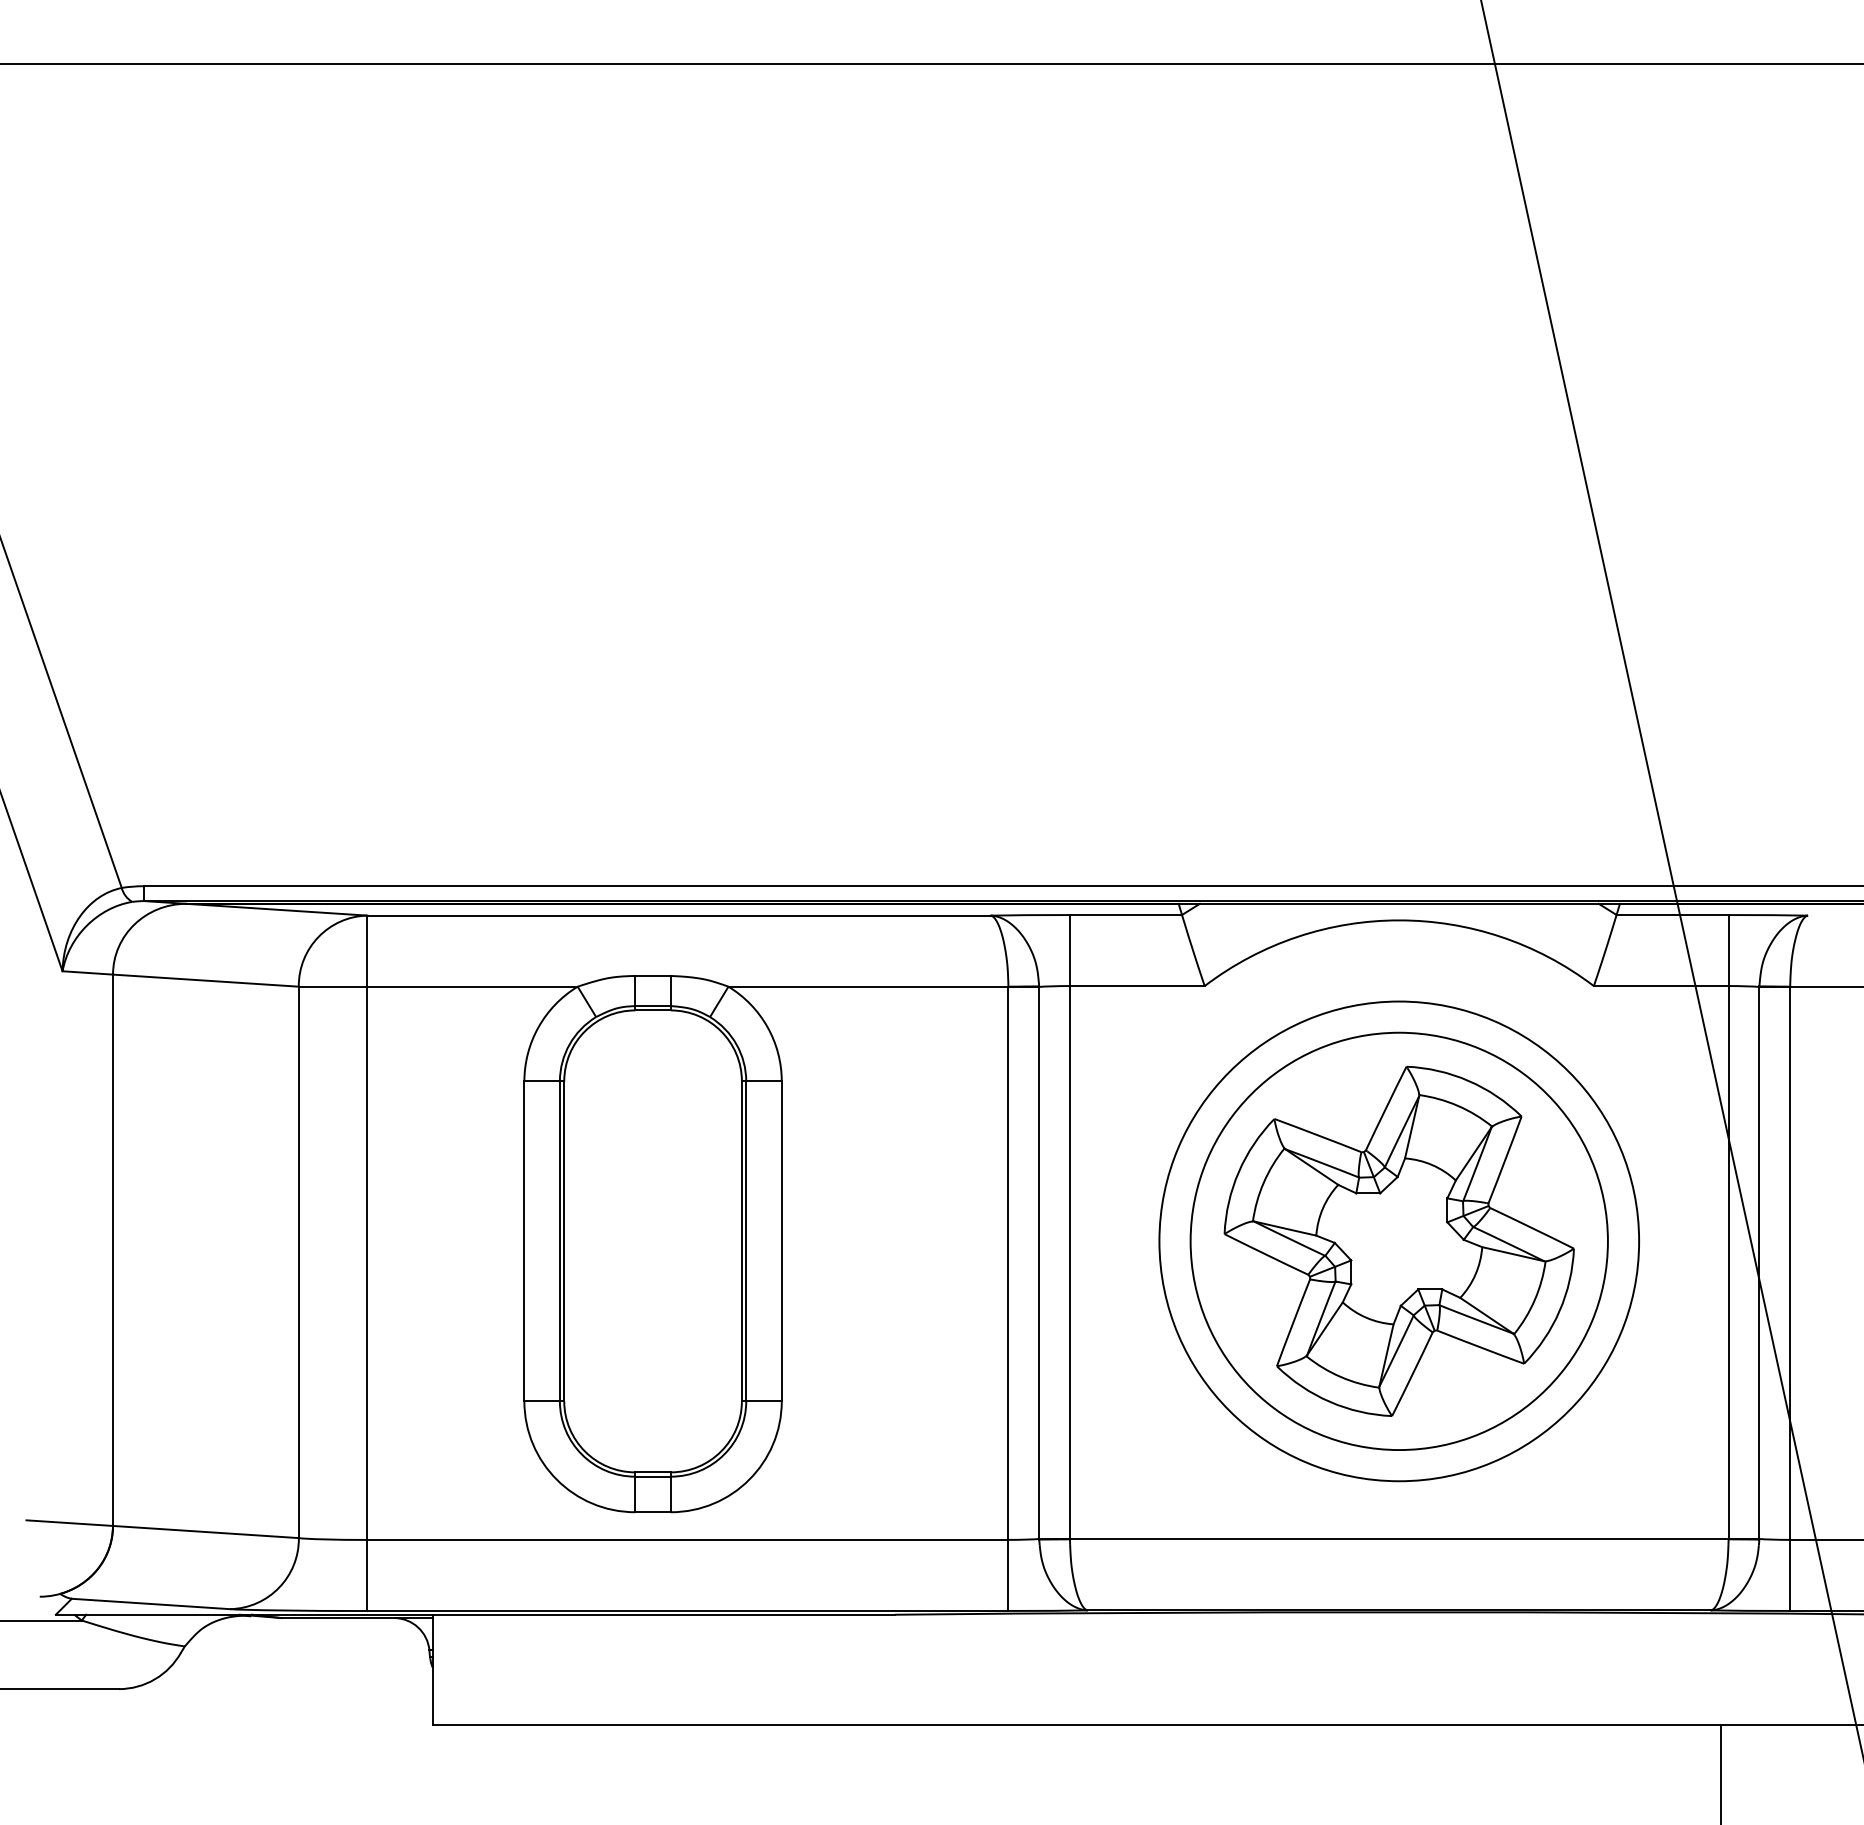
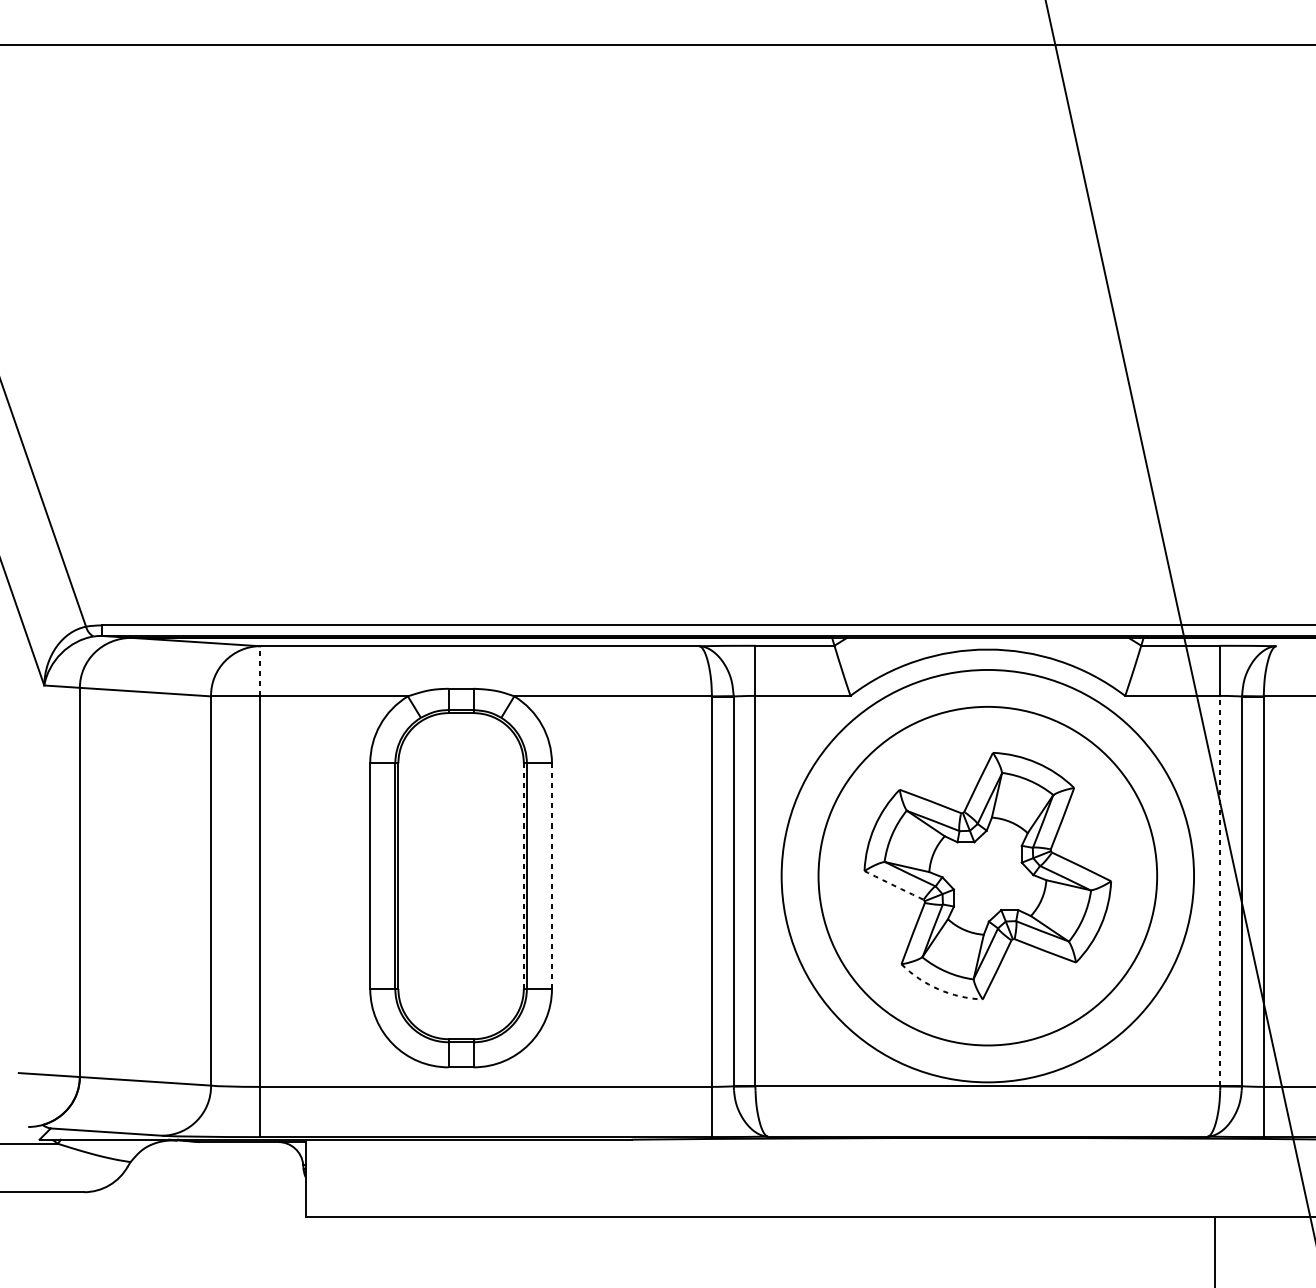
line: (367, 951) -> (259, 671), solid -> dashed
line: (741, 1241) -> (523, 876), solid -> dashed
line: (781, 1241) -> (551, 876), solid -> dashed
circle: (1398, 1241) -> (987, 876), size x1.4
arc: (1266, 1254) -> (894, 885), solid -> dashed
line: (1728, 1262) -> (1220, 891), solid -> dashed
arc: (1329, 1401) -> (938, 989), solid -> dashed

